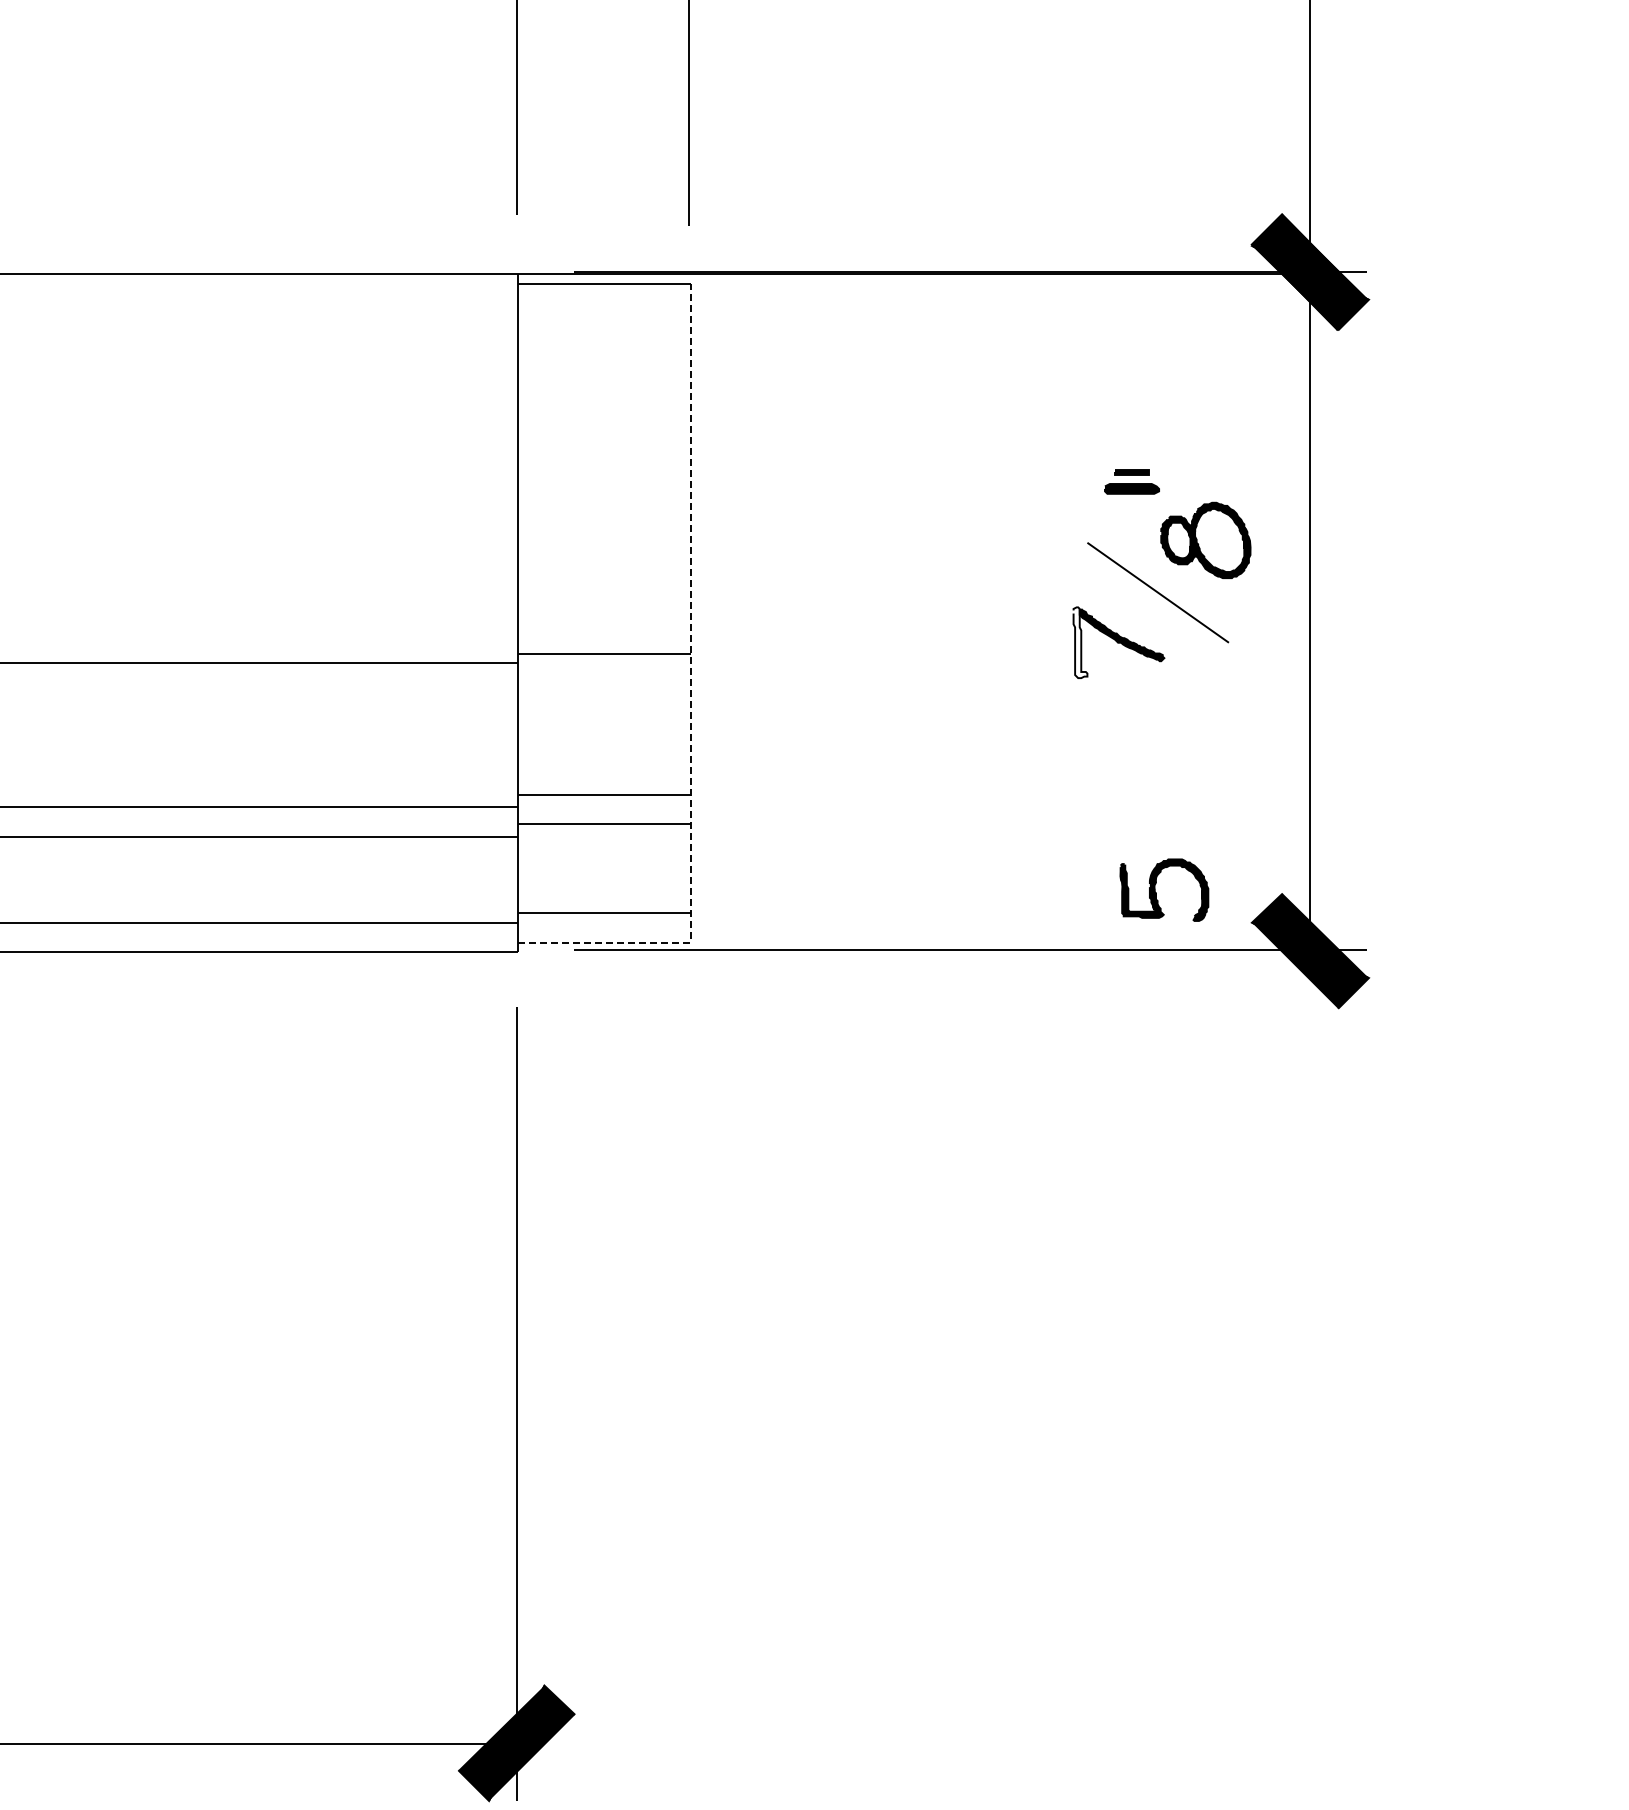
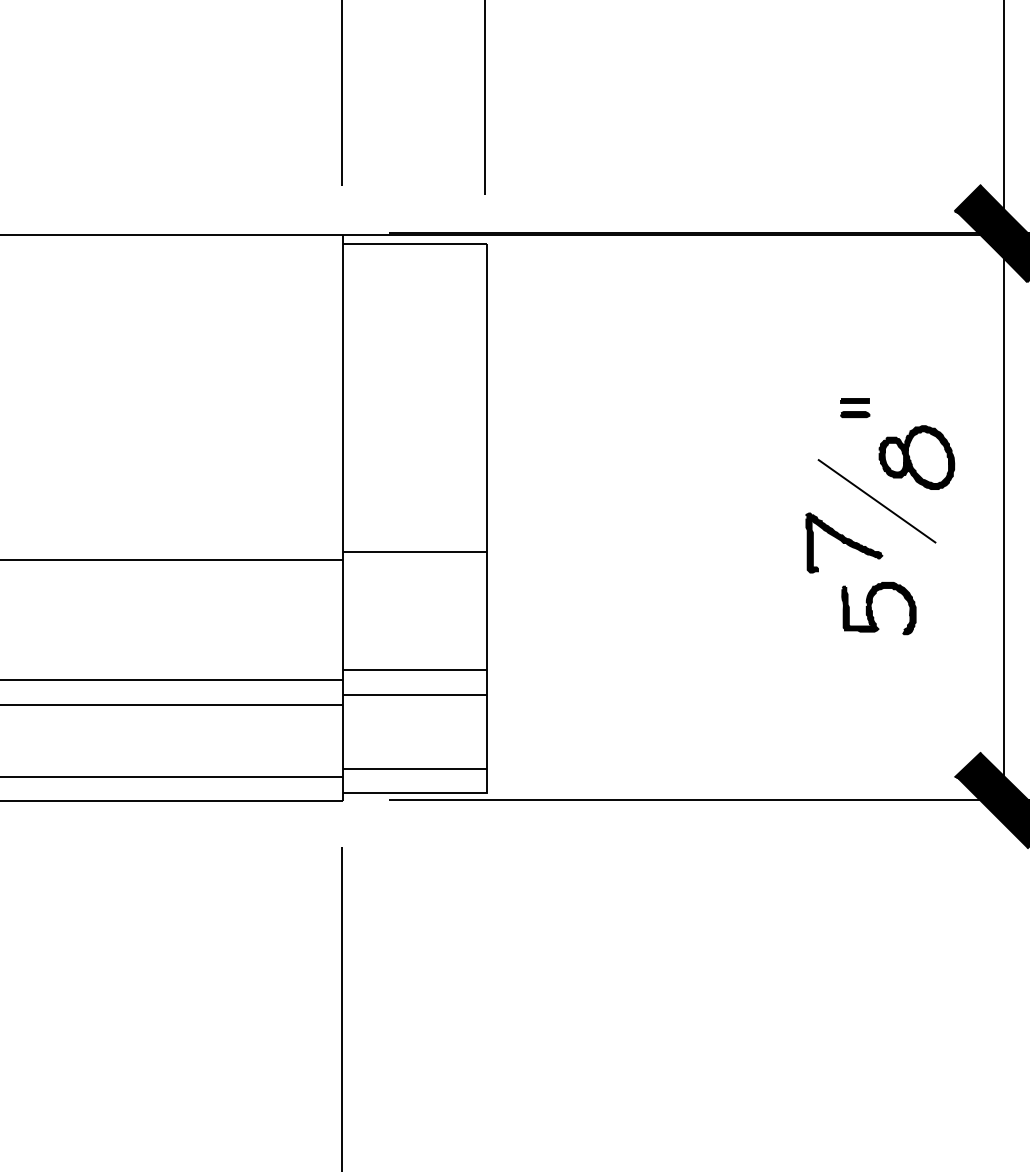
part: (1131, 488) -> (854, 414), size x0.62
fill: (1080, 642) -> (812, 542), added
line: (690, 699) -> (486, 590), dashed -> solid
part: (1156, 892) -> (872, 610), moved

